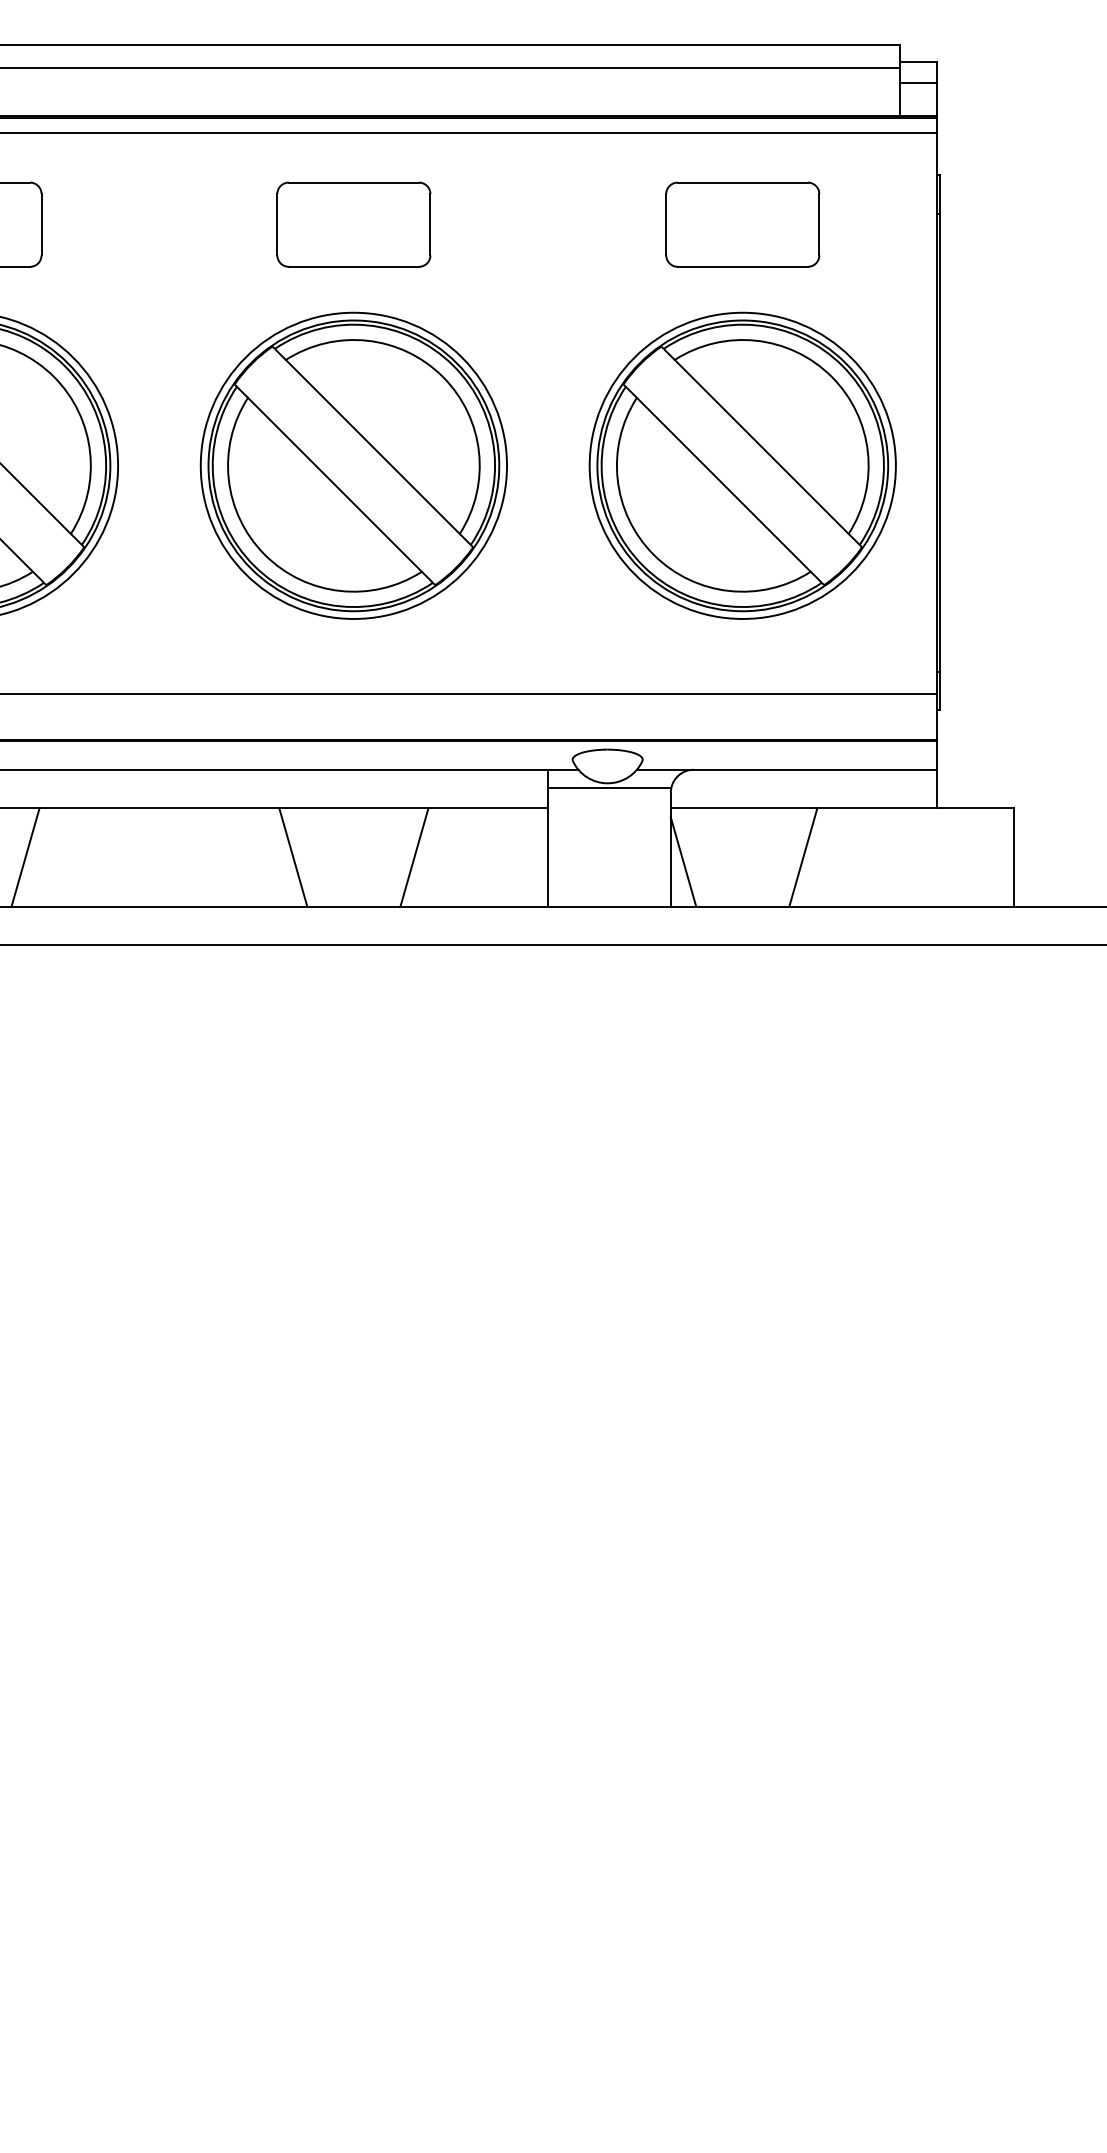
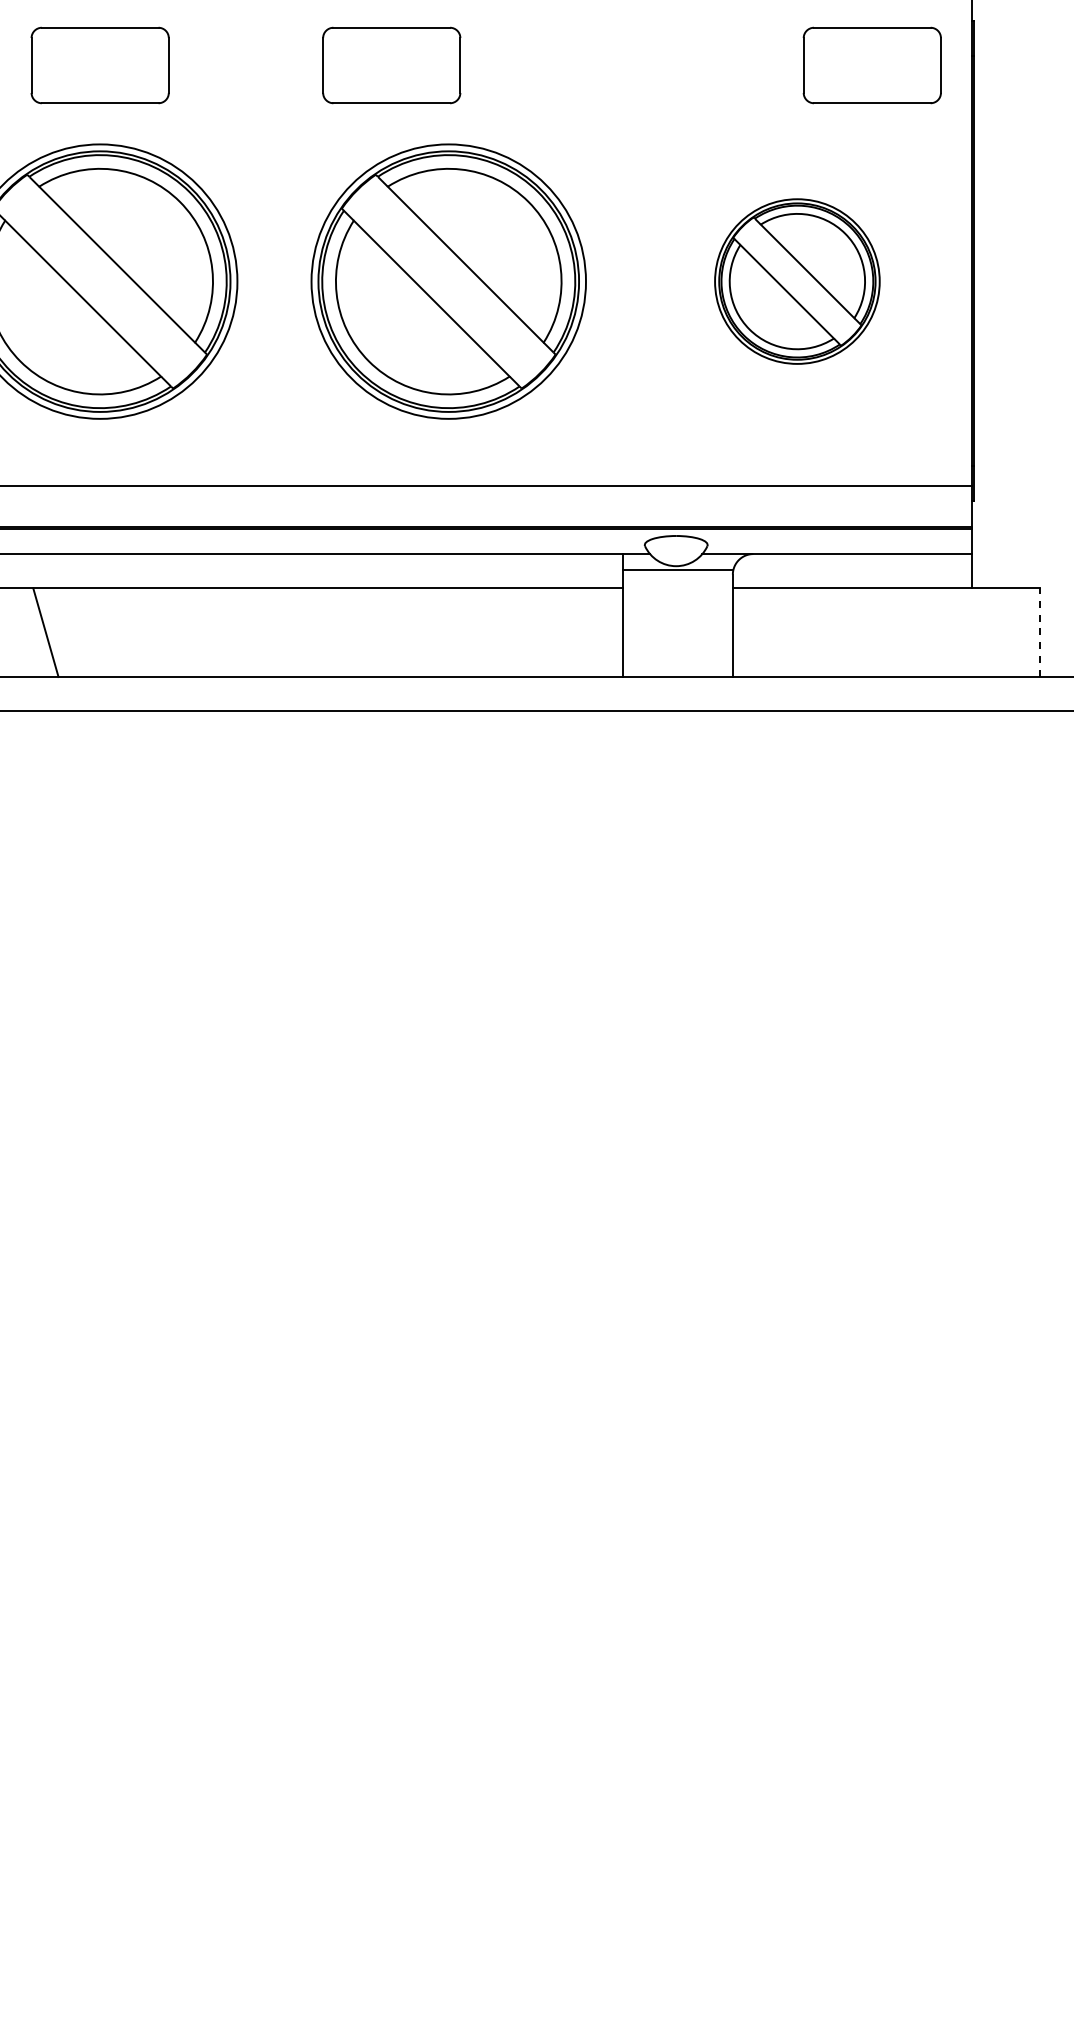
part: (353, 224) -> (391, 65), moved
part: (741, 224) -> (871, 65), moved
part: (742, 465) -> (797, 281), size x0.6
line: (25, 857) -> (154, 632), removed
line: (293, 857) -> (394, 632), removed
line: (413, 857) -> (502, 632), removed
line: (803, 857) -> (851, 632), removed
line: (1014, 857) -> (1040, 632), solid -> dashed
line: (682, 861) -> (743, 636), removed

